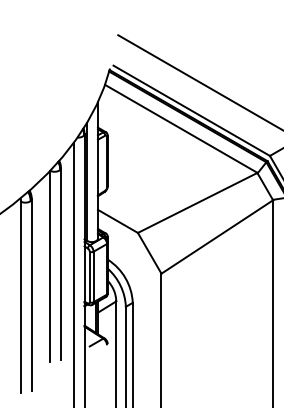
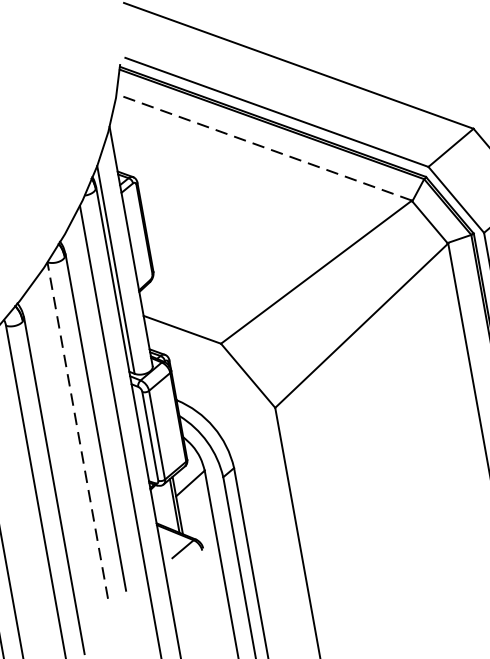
line: (180, 128) -> (262, 147), solid -> dashed
line: (50, 266) -> (78, 430), solid -> dashed

